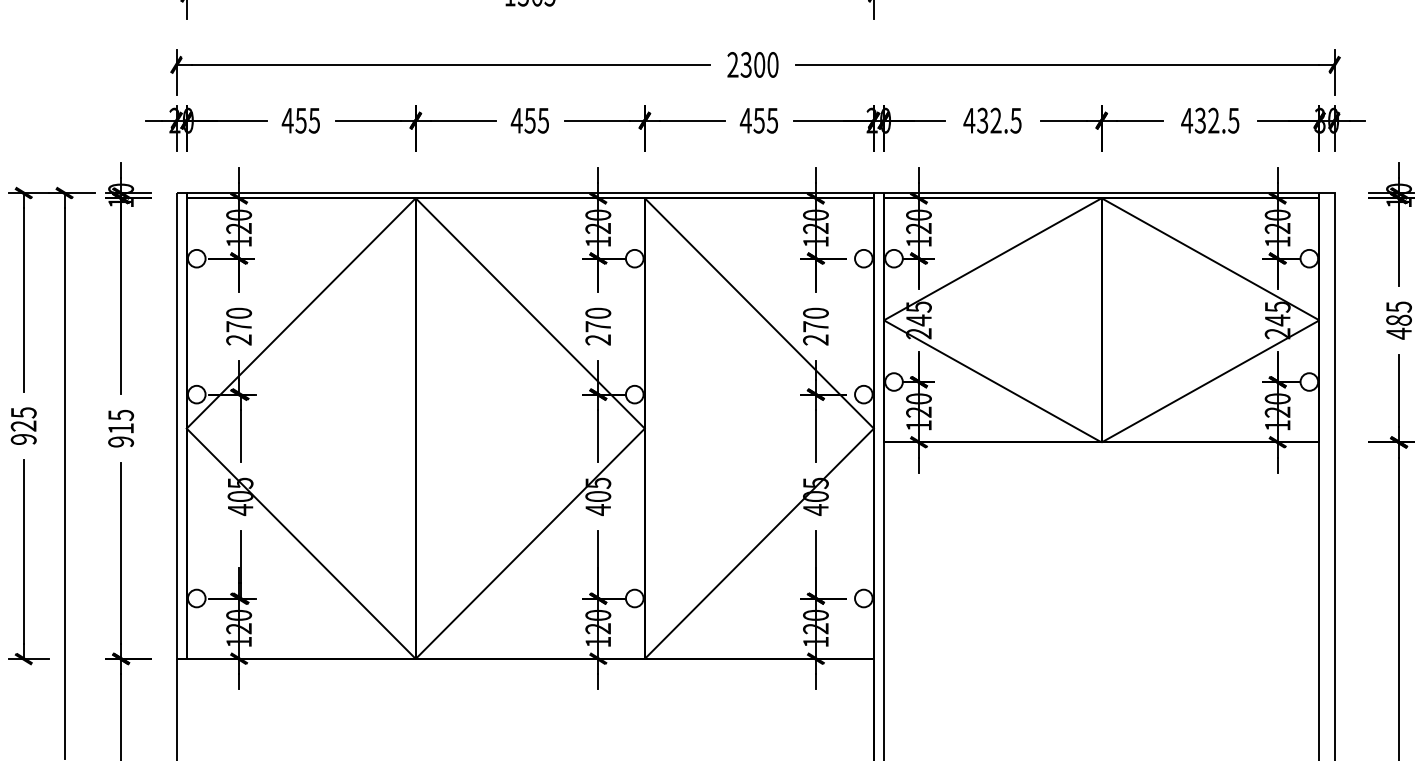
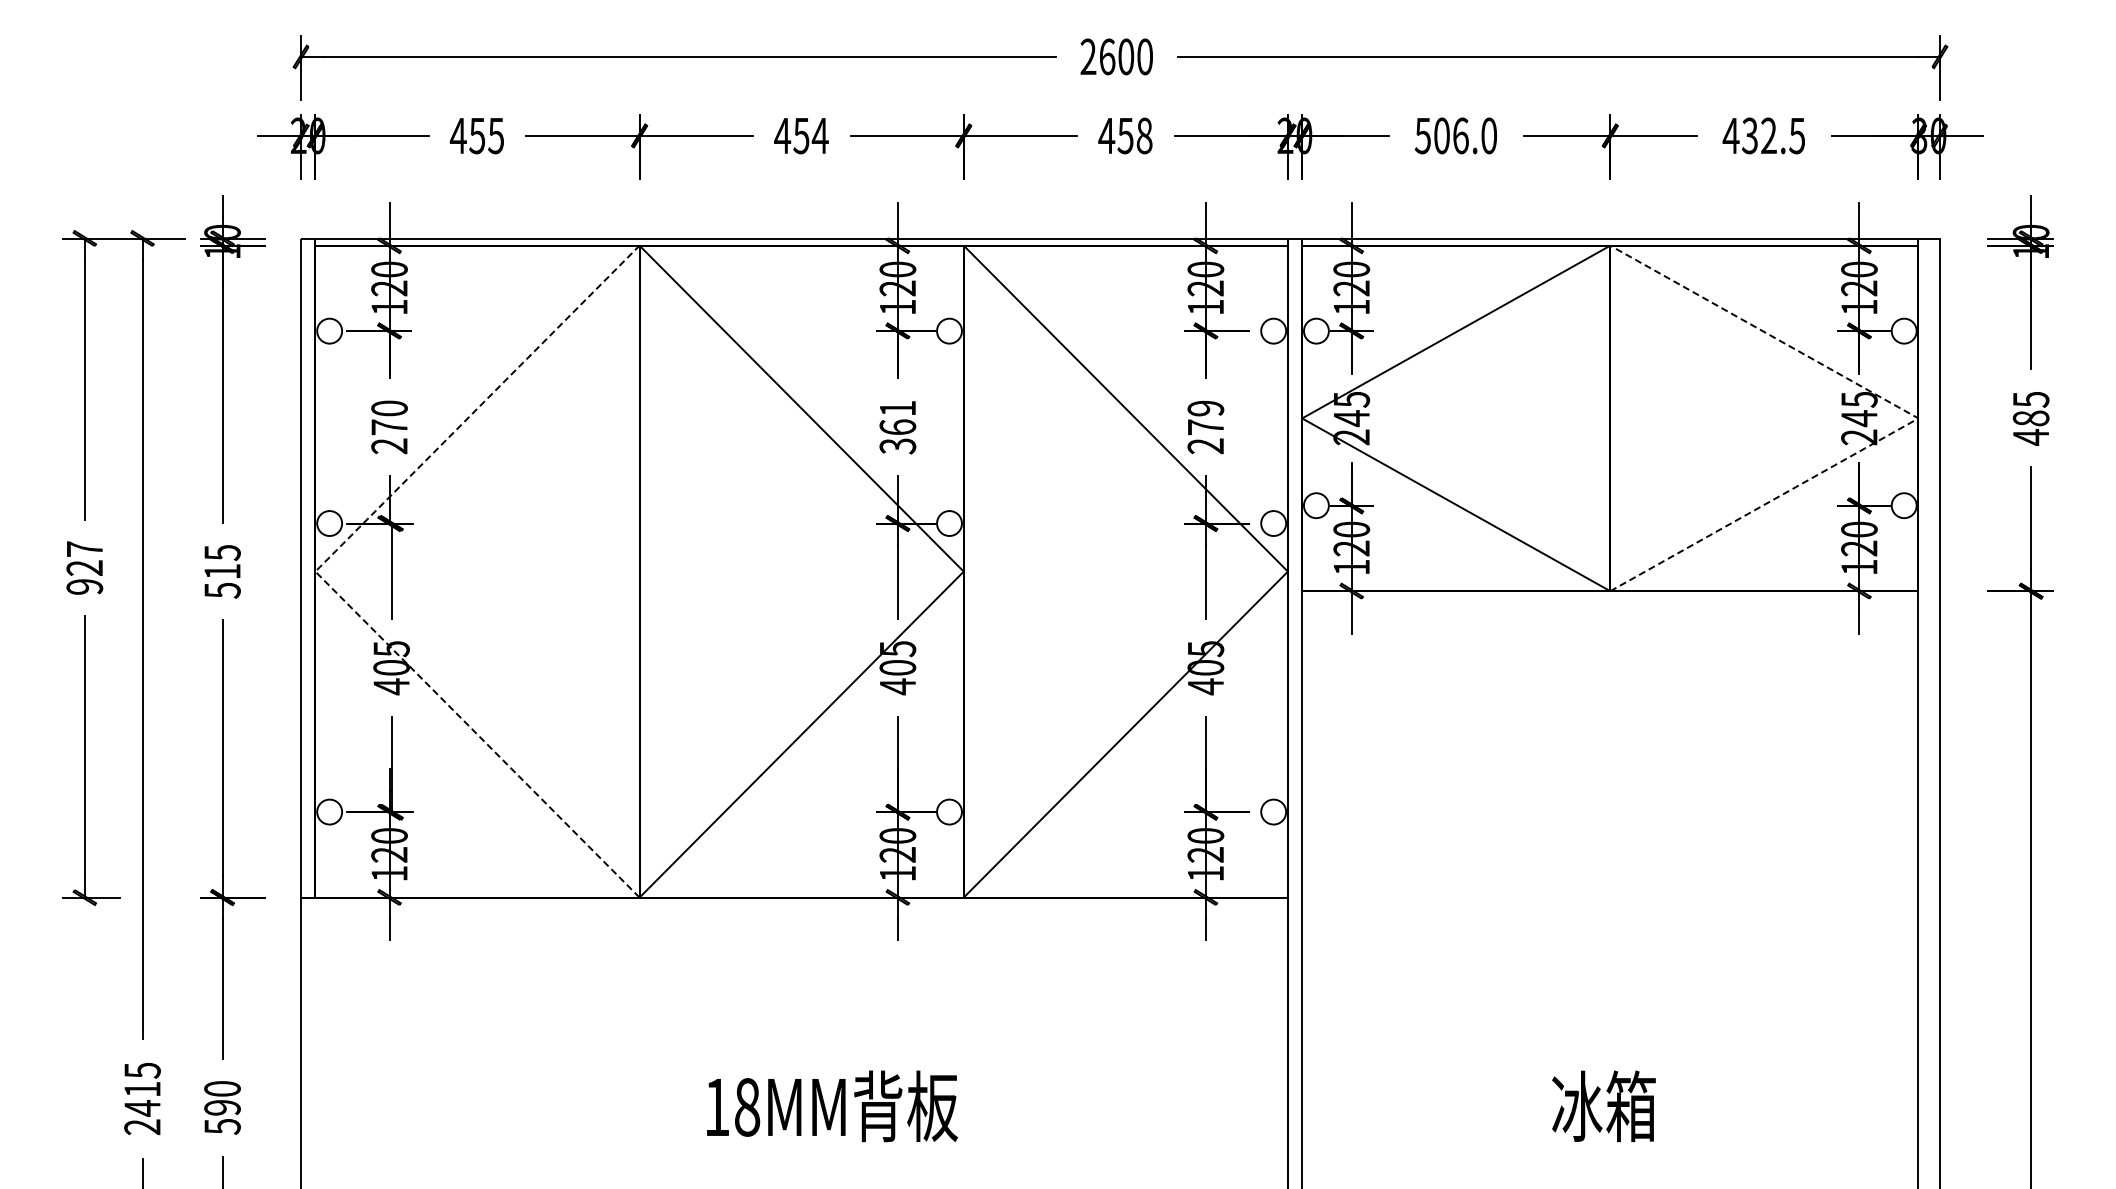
text: (746, 64) -> (1107, 56), 2300 -> 2600
text: (772, 120) -> (1144, 135), 455 -> 458
text: (992, 120) -> (1455, 135), 432.5 -> 506.0
text: (542, 121) -> (819, 136), 455 -> 454
text: (815, 313) -> (1205, 408), 270 -> 279
line: (1319, 320) -> (1918, 418), solid -> dashed
text: (598, 326) -> (897, 427), 270 -> 361
text: (24, 412) -> (85, 549), 925 -> 927
line: (186, 428) -> (315, 571), solid -> dashed
text: (121, 441) -> (222, 590), 915 -> 515

